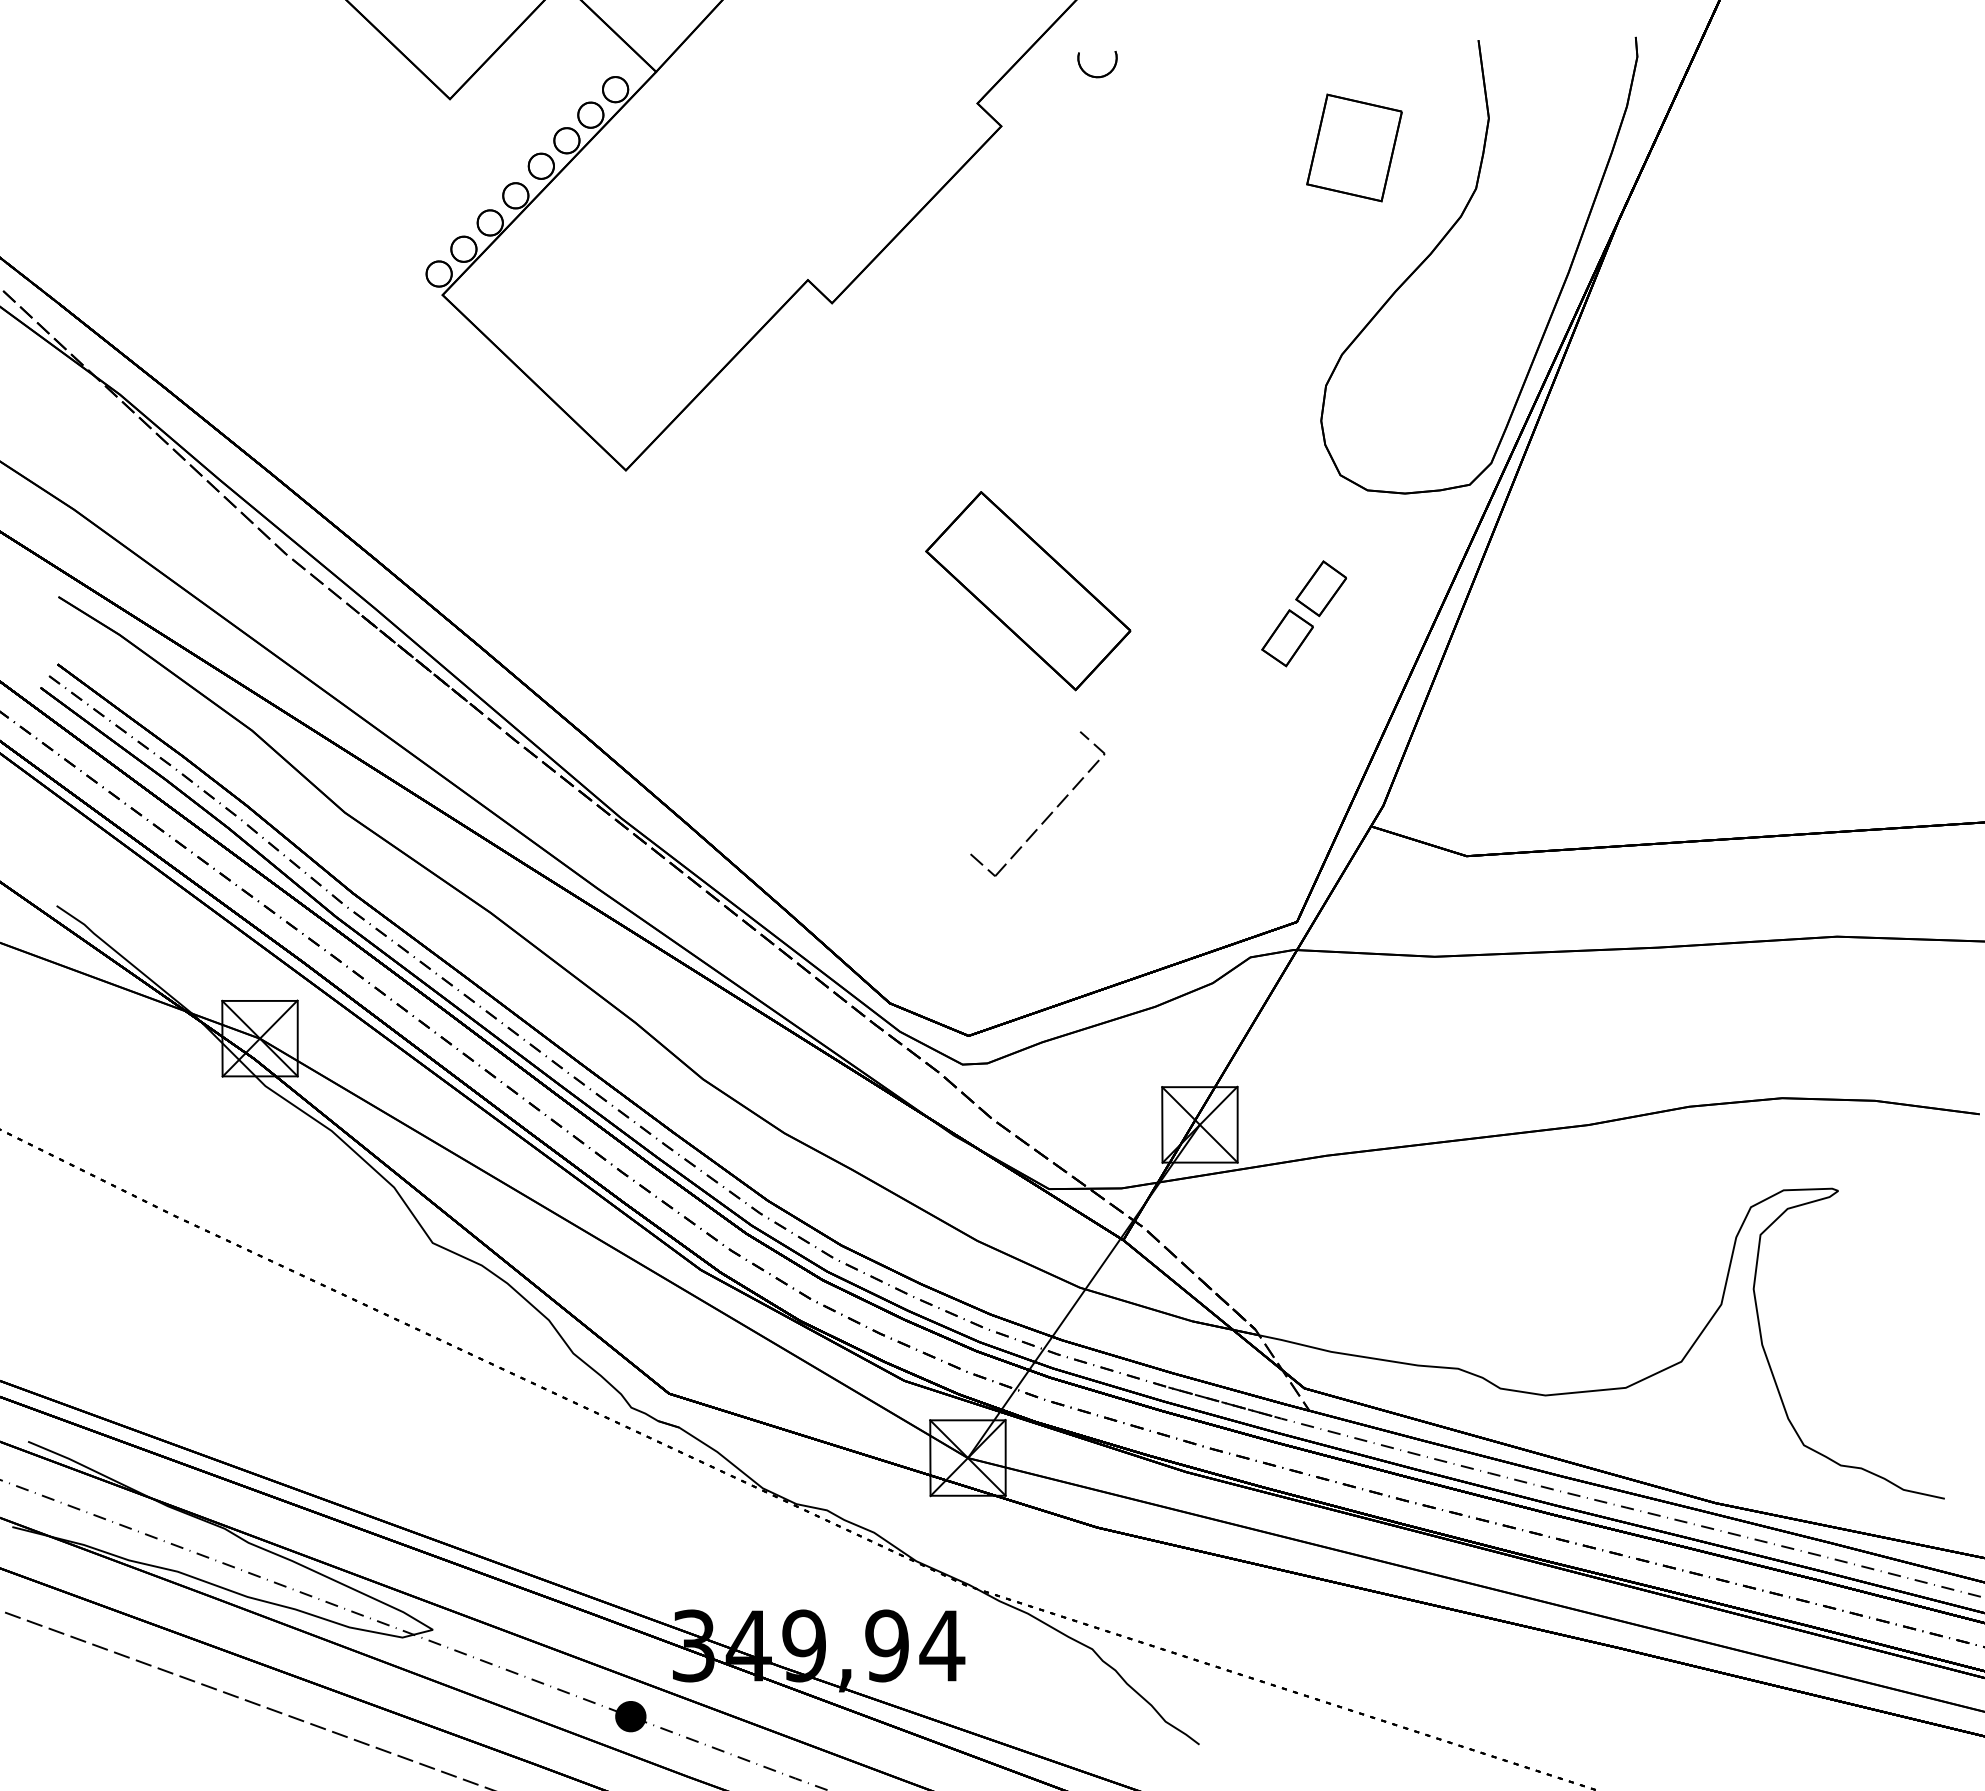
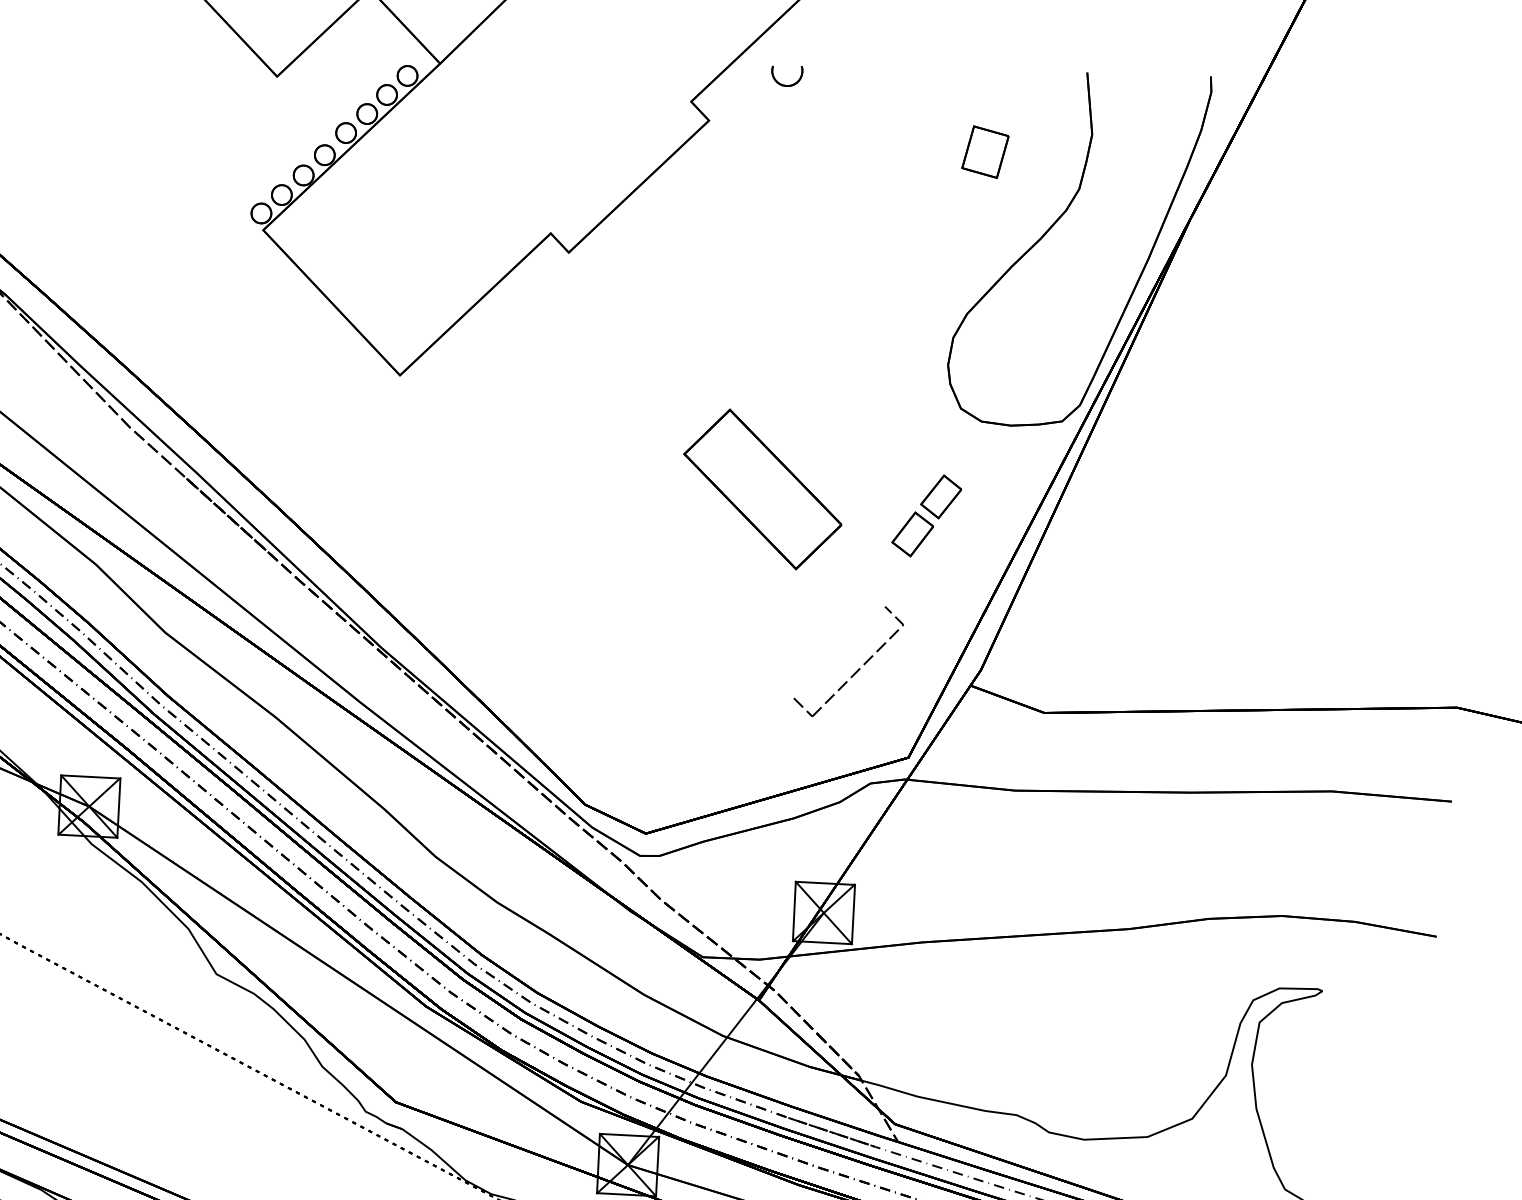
part: (1354, 147) -> (985, 151), size x0.6
part: (1028, 591) -> (763, 489), moved
part: (1051, 811) -> (859, 668), moved

